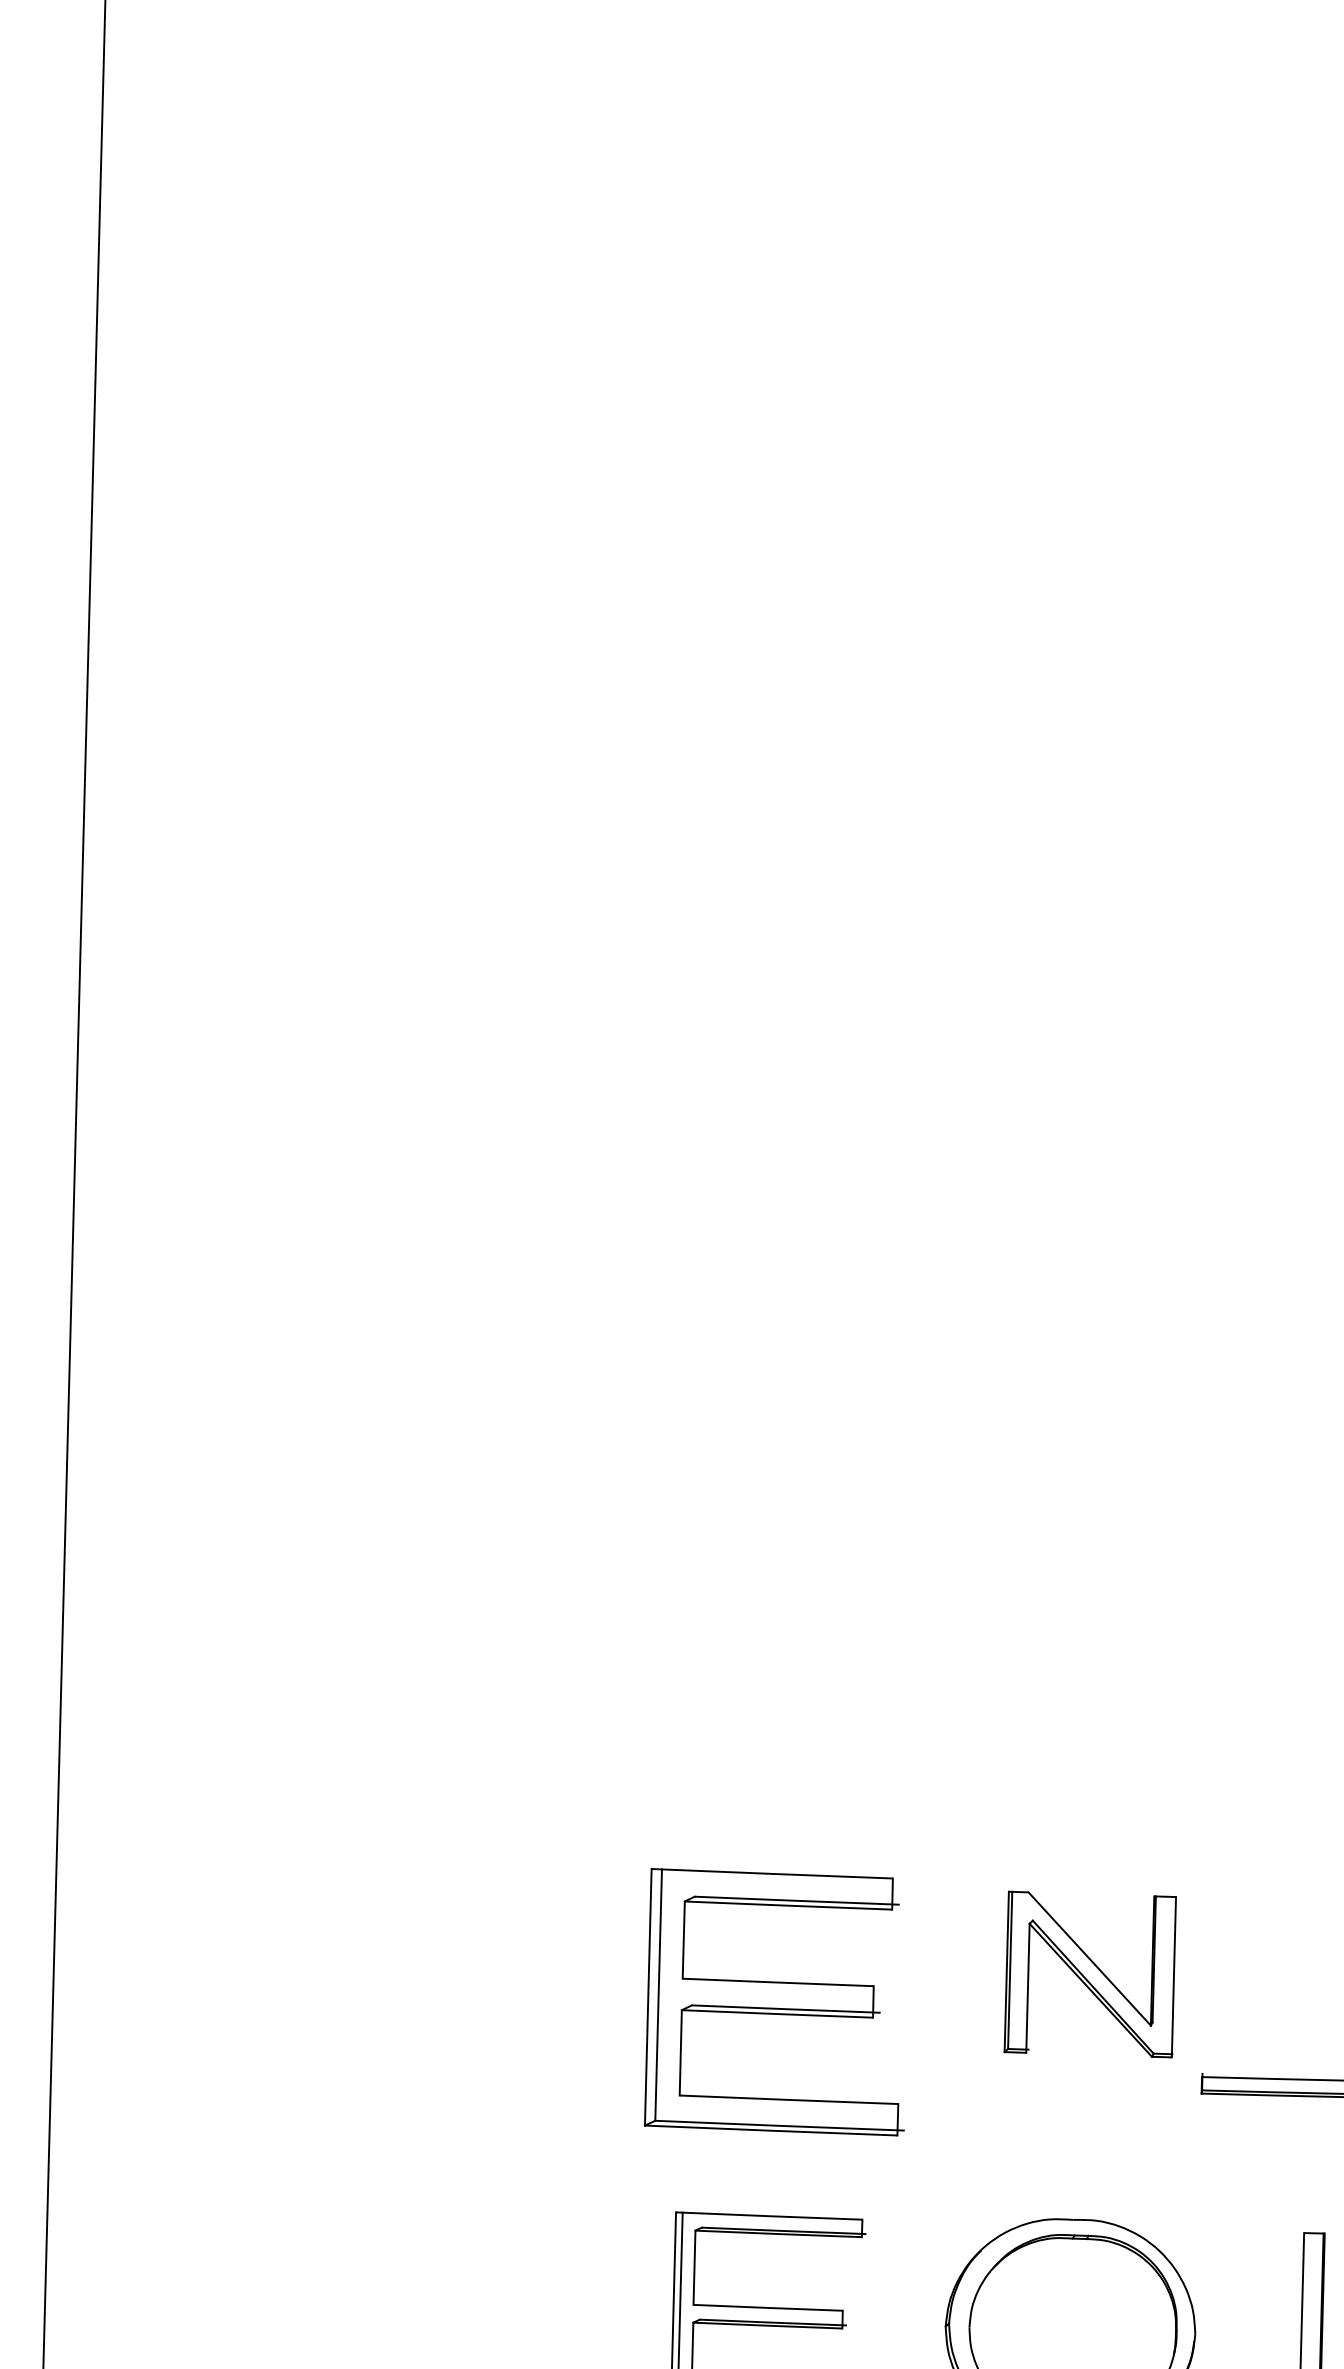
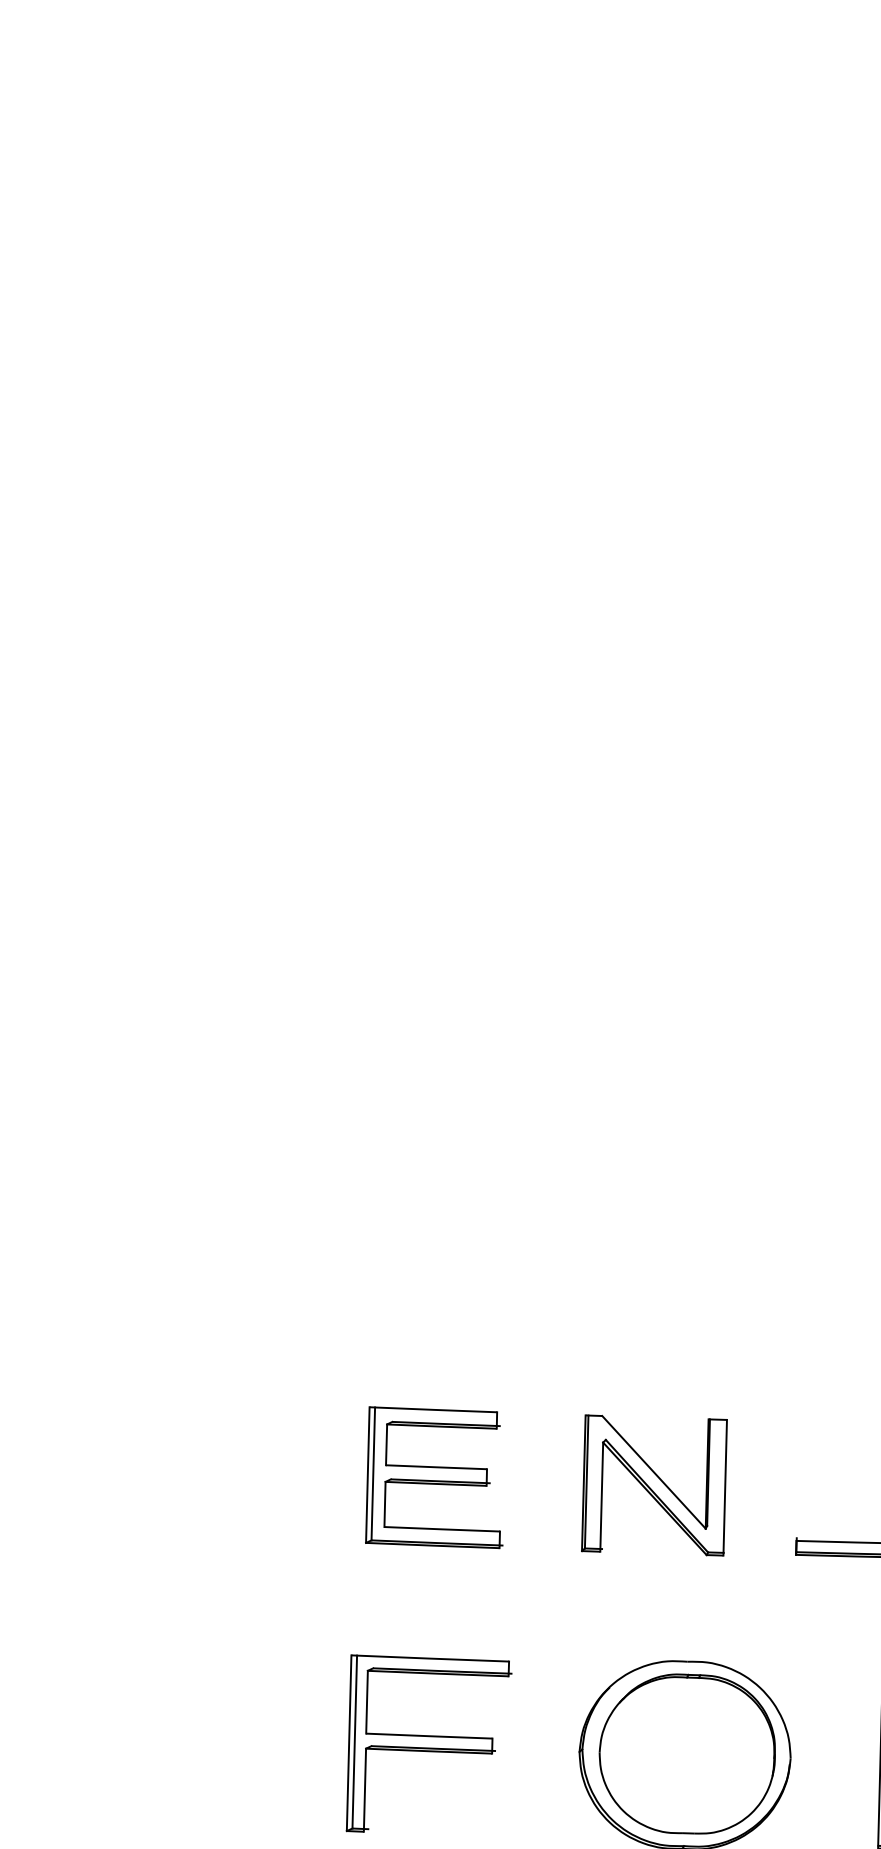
part: (1089, 1974) -> (653, 1485), moved
part: (773, 2002) -> (433, 1477), size x0.62

